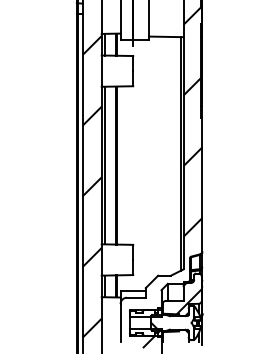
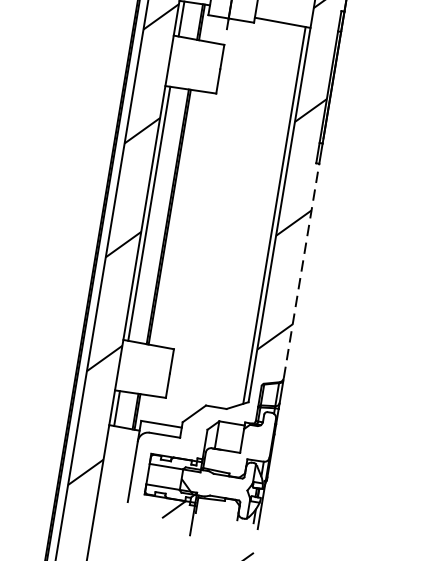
line: (202, 184) -> (301, 270), solid -> dashed
hatch: (188, 301) -> (247, 455), removed

